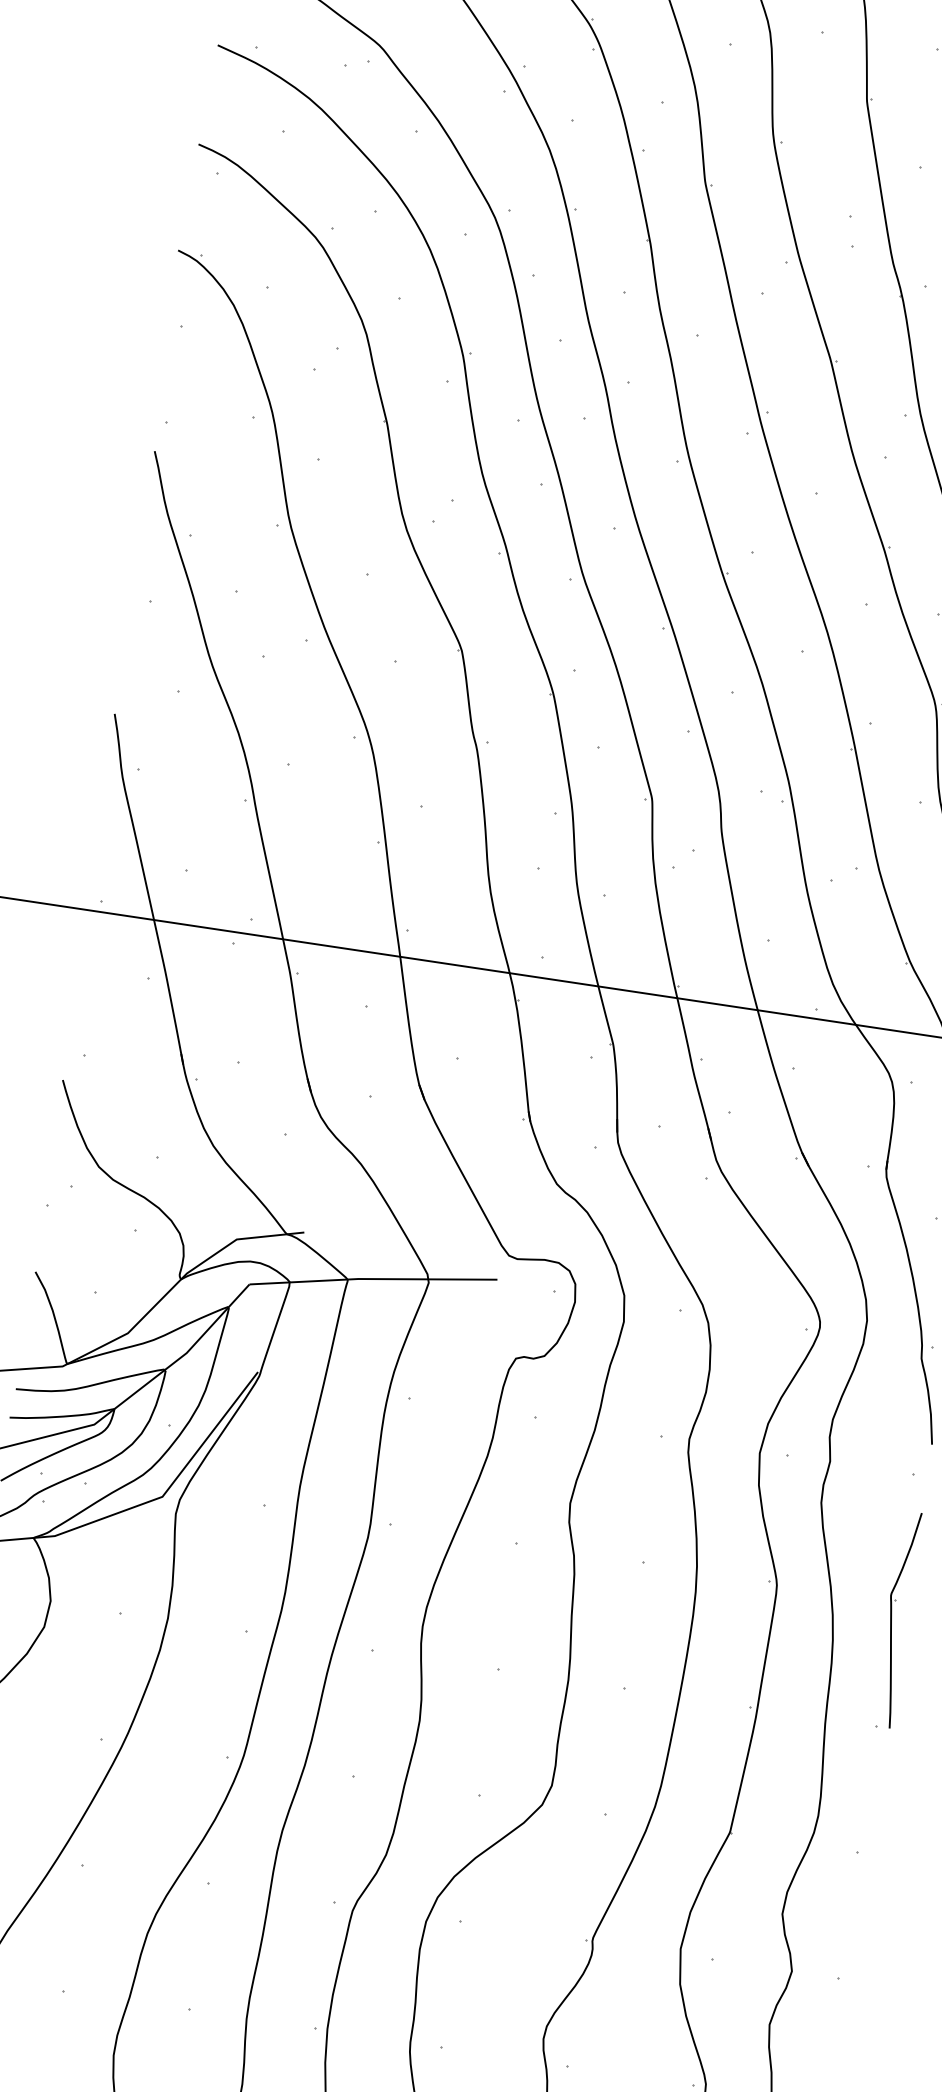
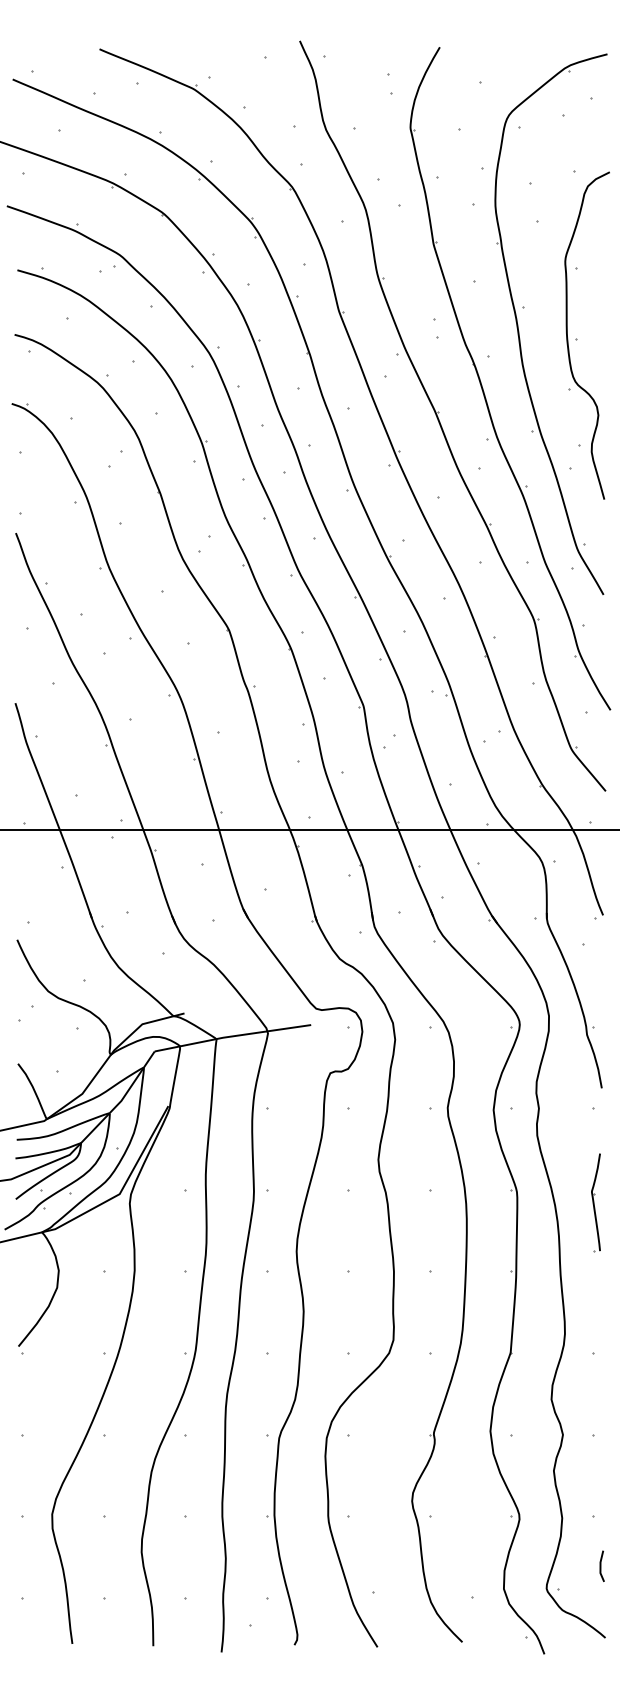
part: (895, 1619) -> (595, 1202), size x0.7

